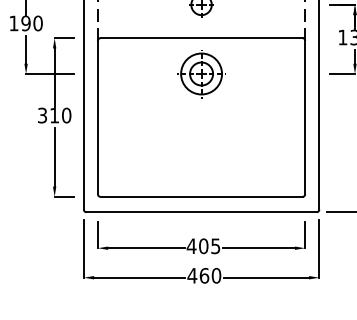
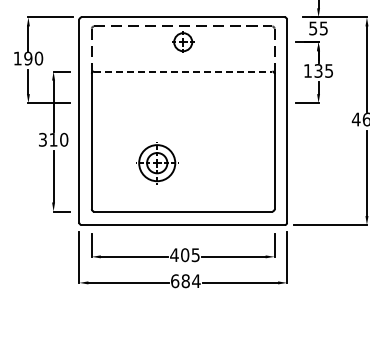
line: (201, 38) -> (183, 71), solid -> dashed
part: (201, 74) -> (157, 163), moved
text: (204, 276) -> (185, 281), 460 -> 684

